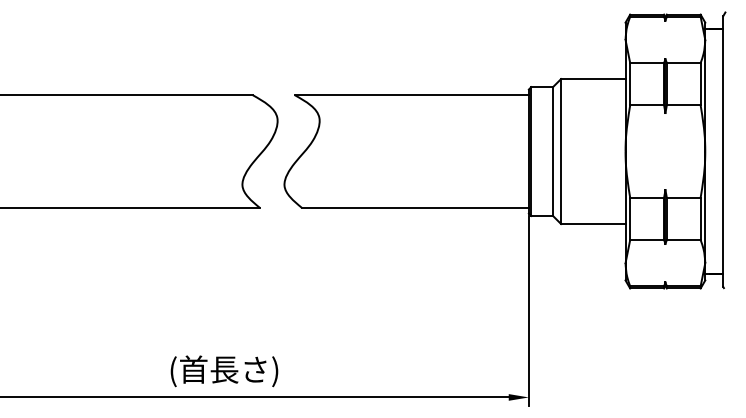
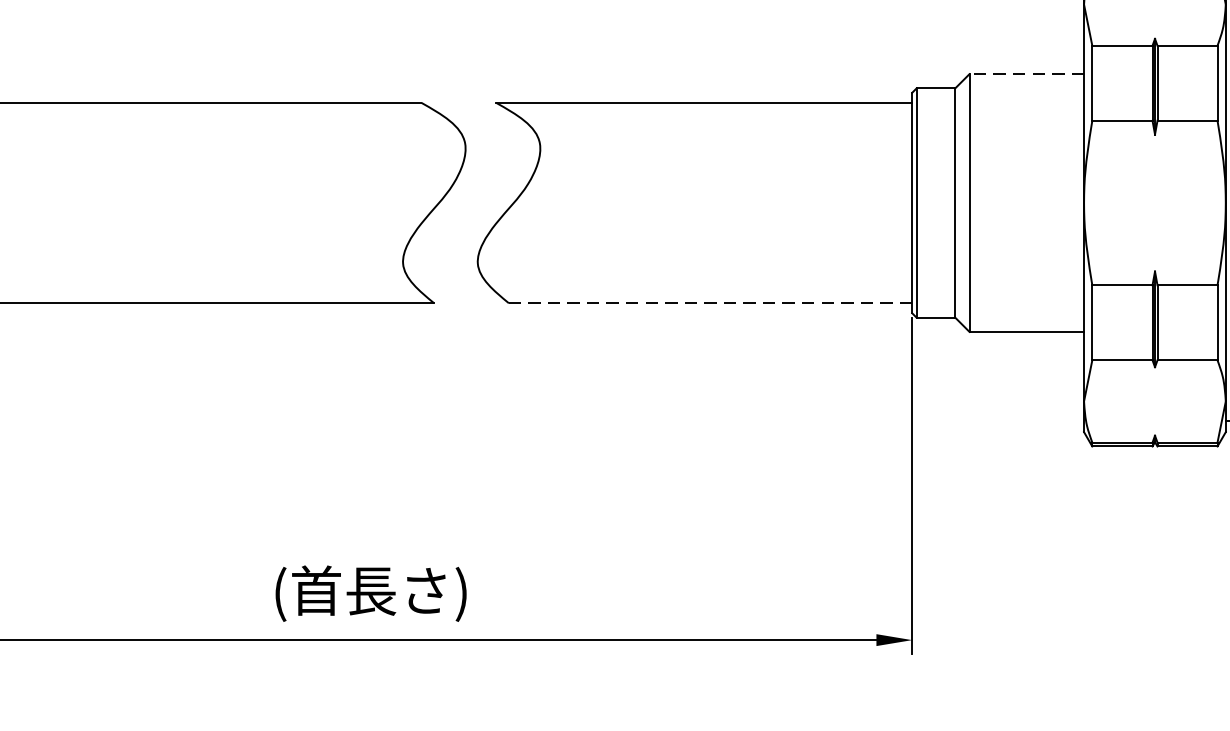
line: (592, 79) -> (1025, 74), solid -> dashed
line: (414, 207) -> (708, 302), solid -> dashed

